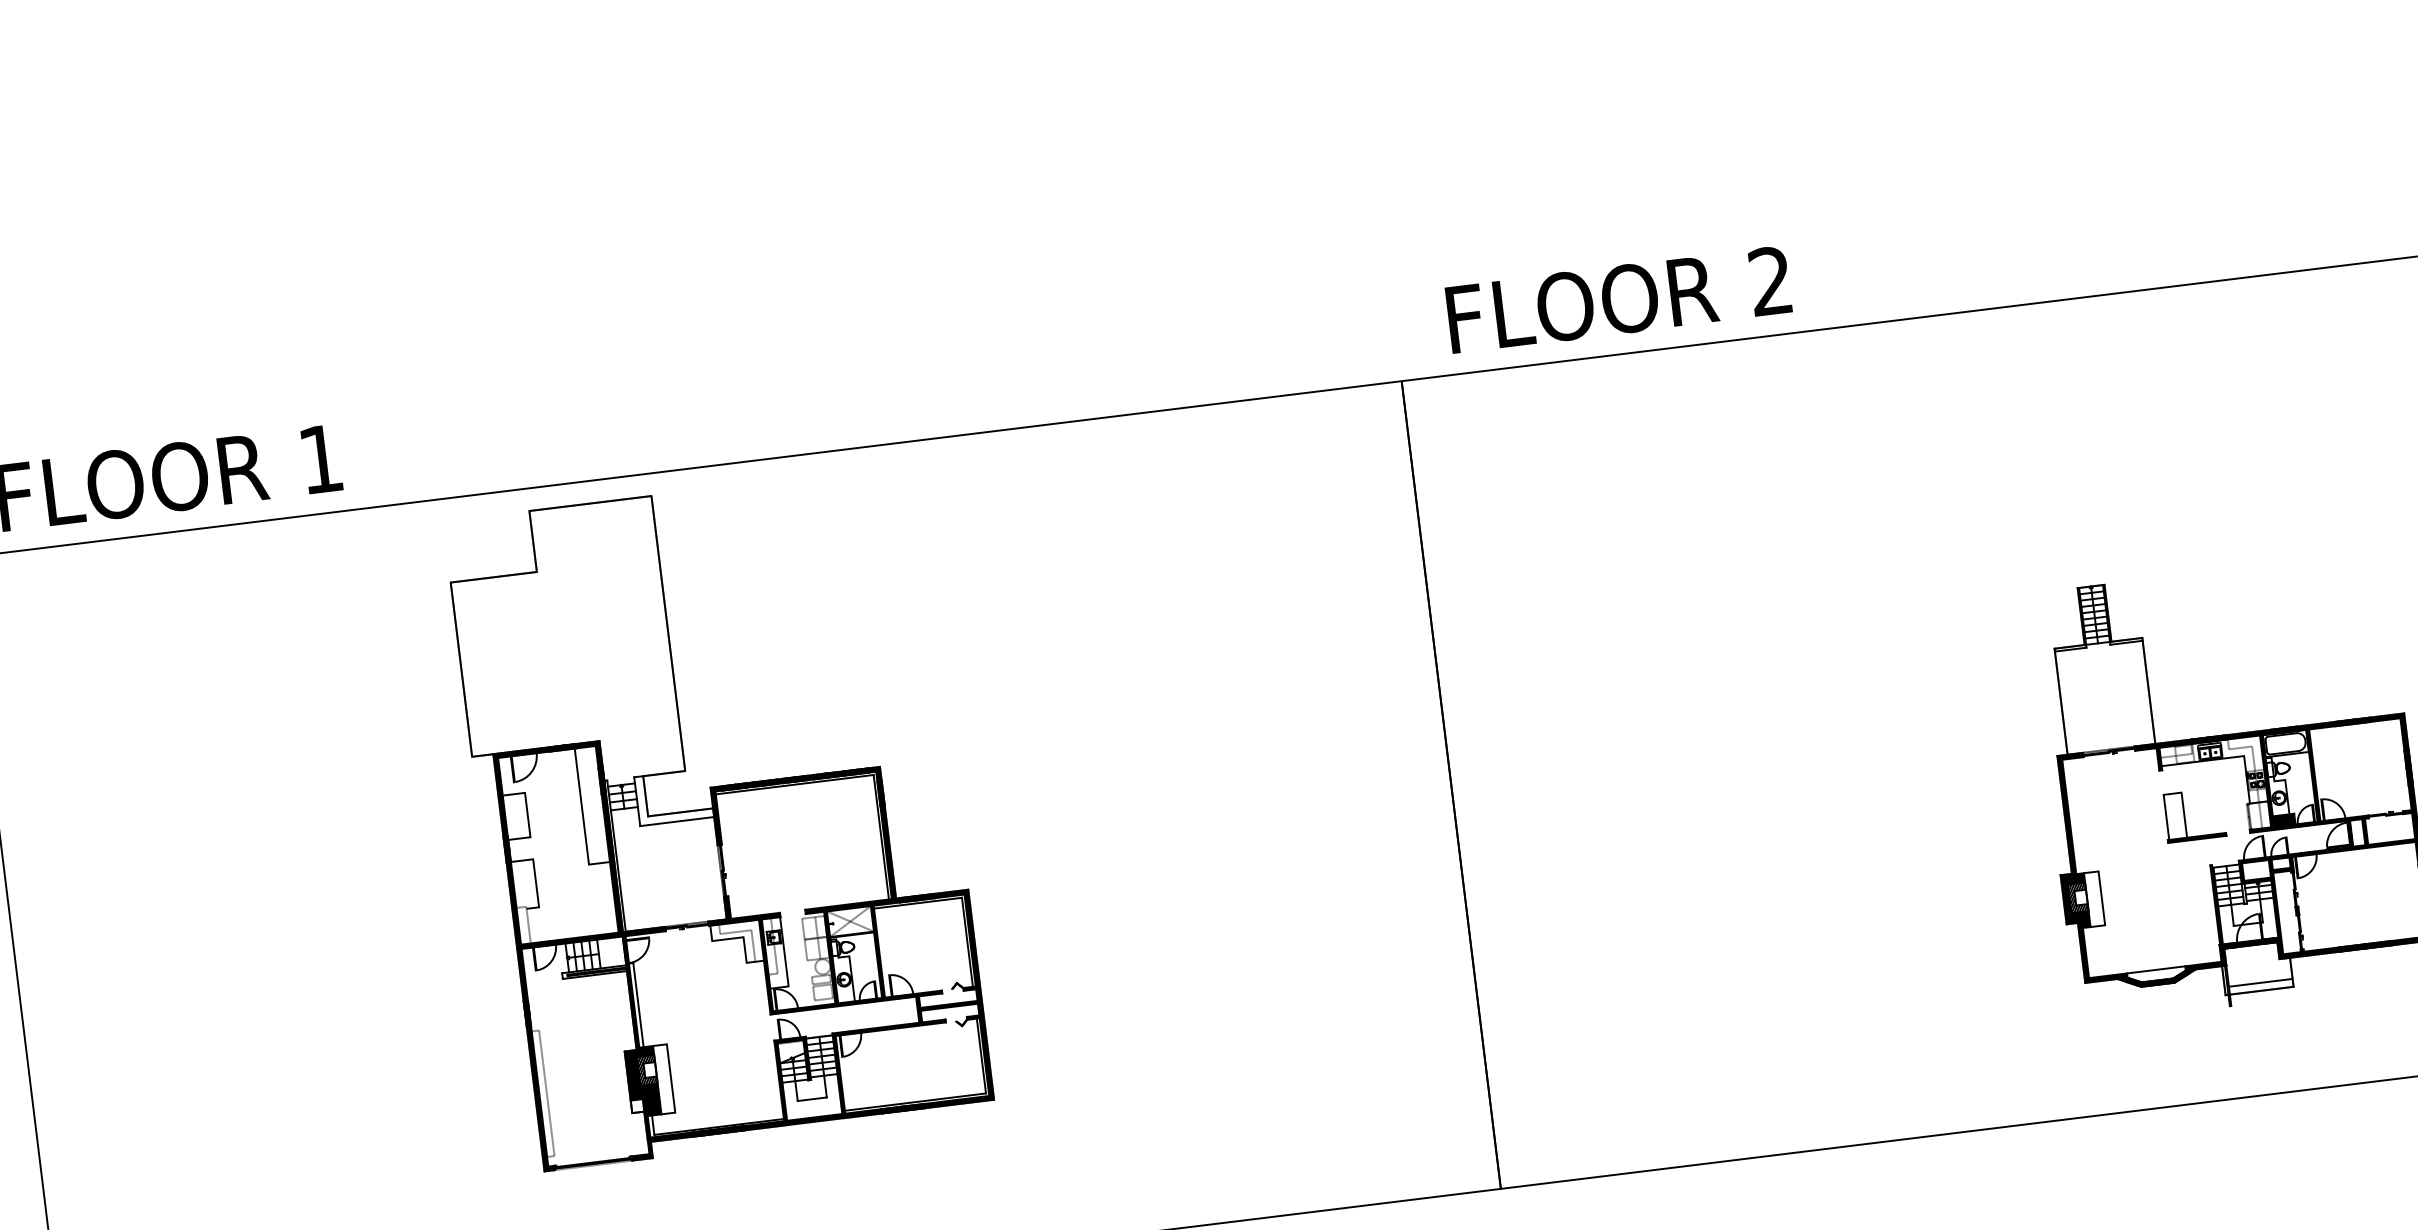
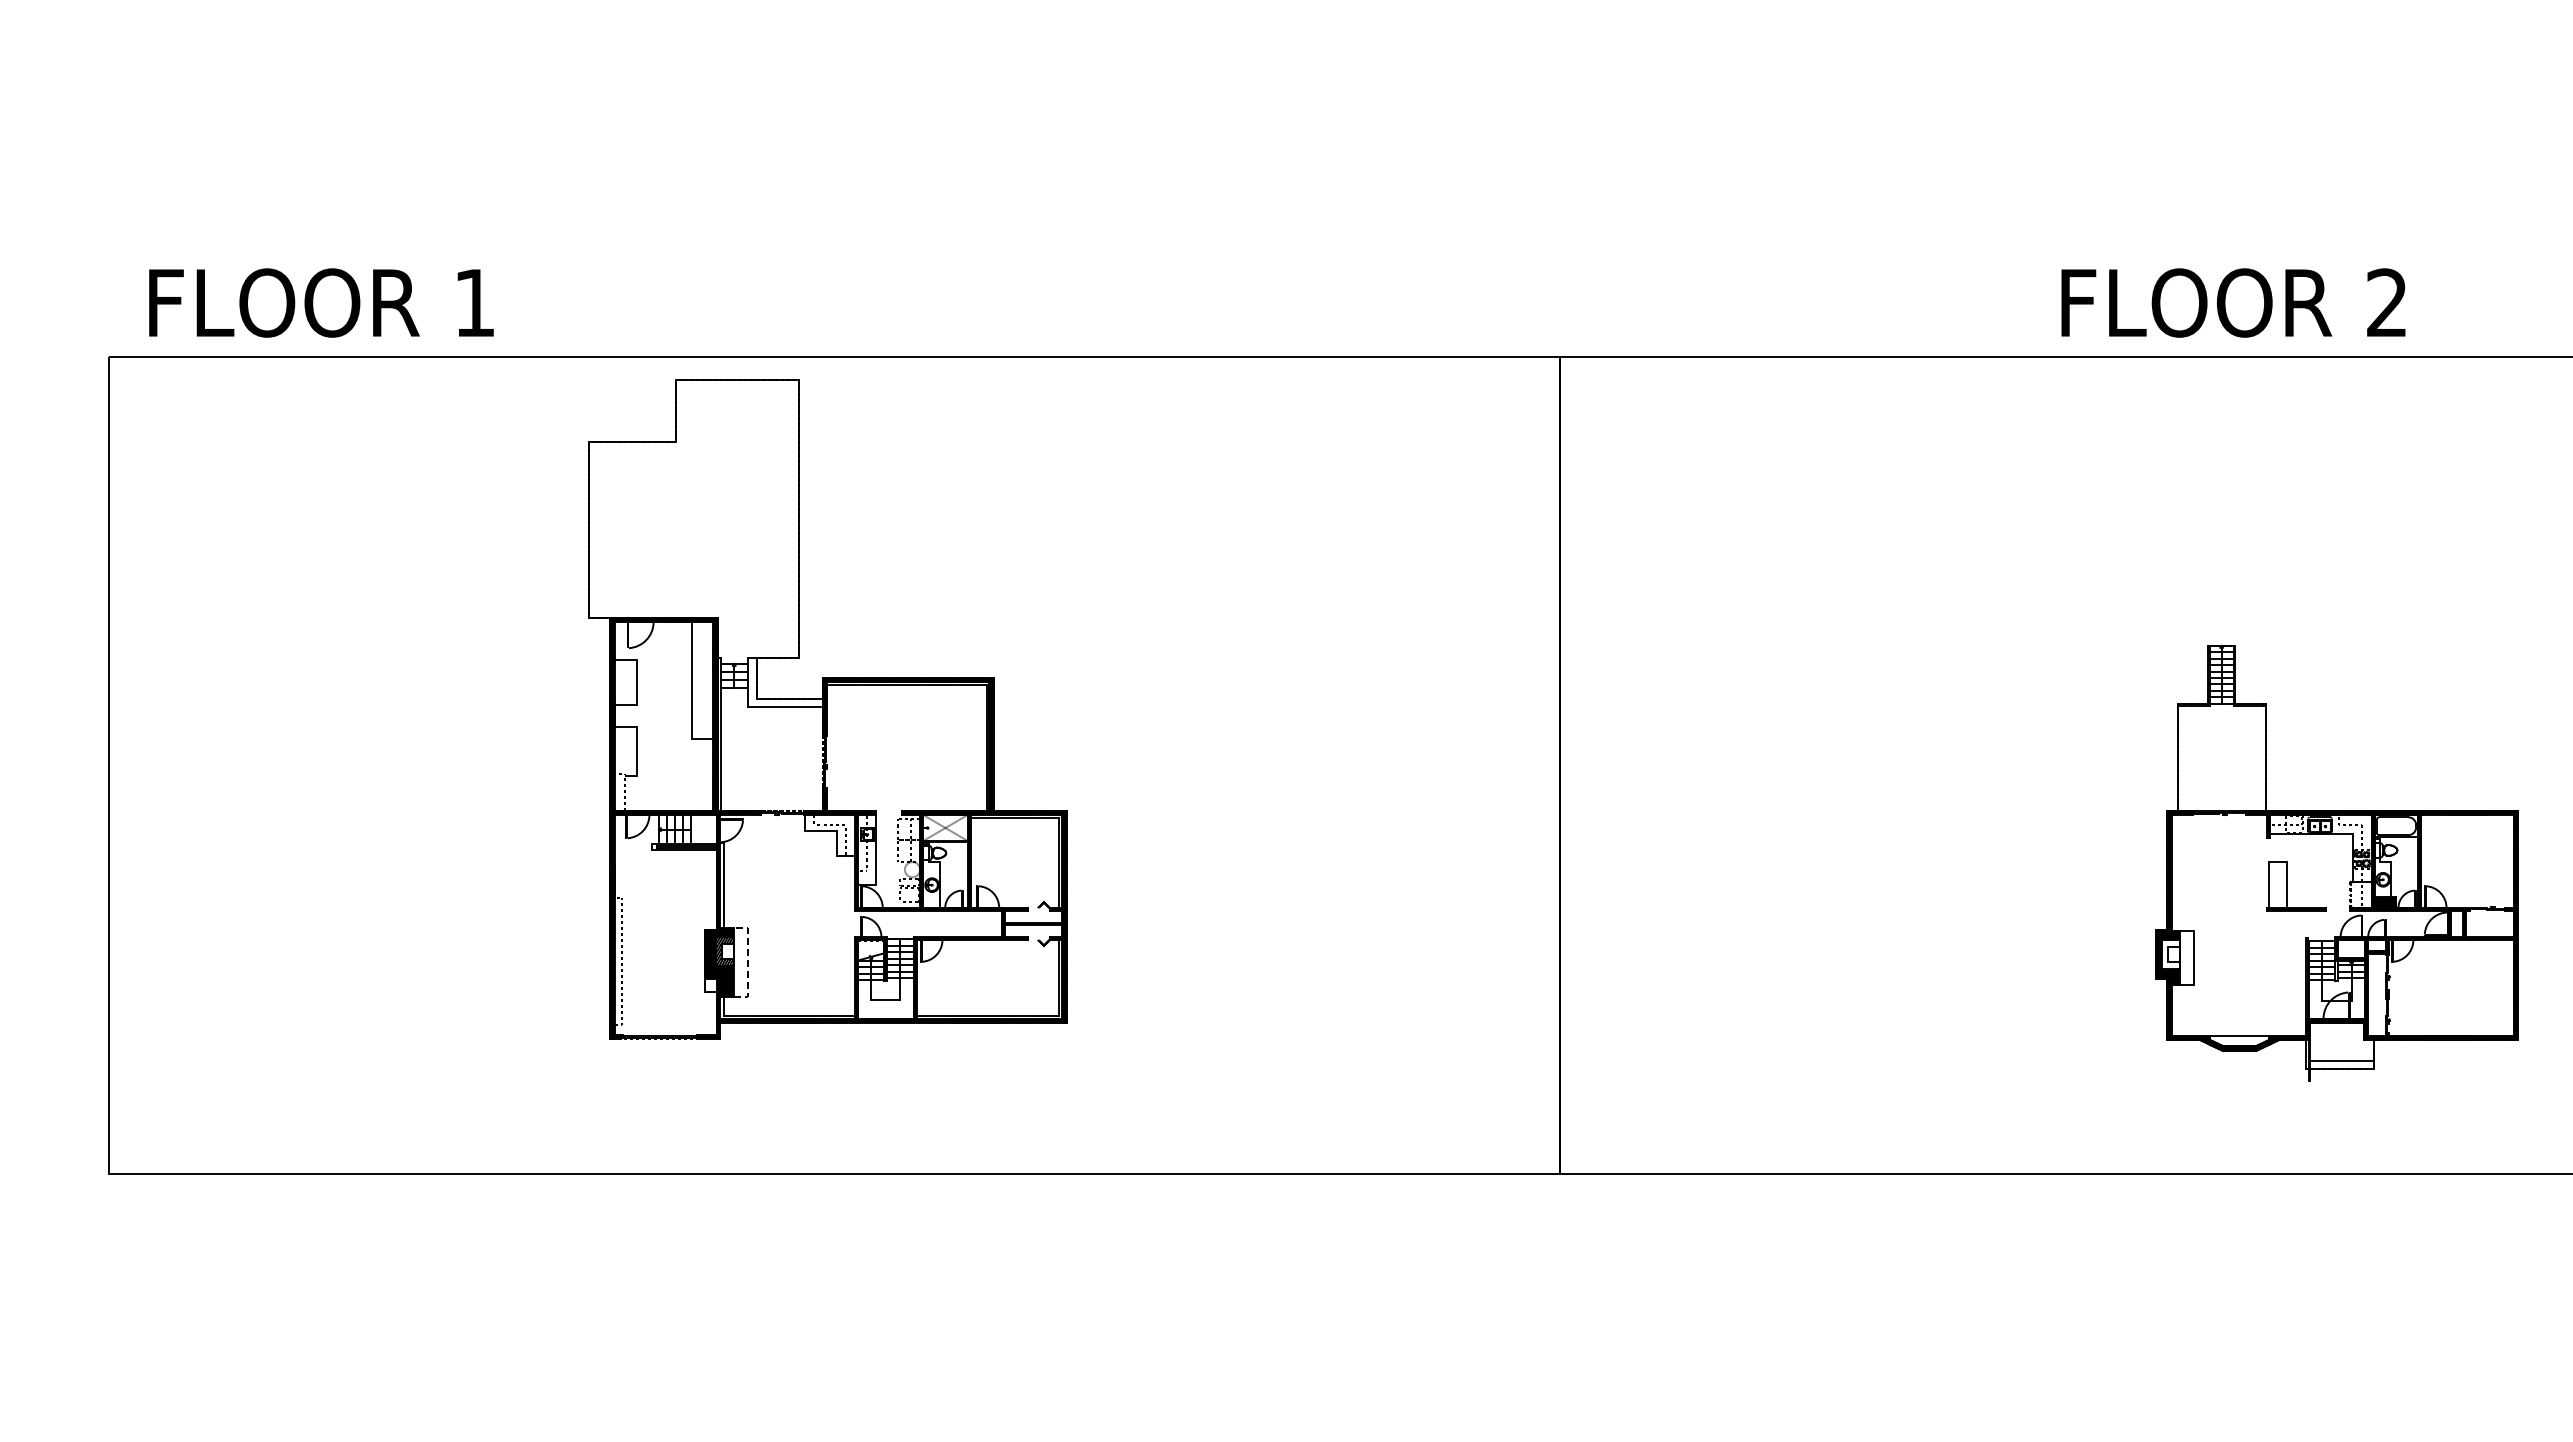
text: (1618, 299) -> (2233, 302), moved
hatch: (2077, 897) -> (2170, 954), removed
line: (670, 1078) -> (747, 962), solid -> dashed

